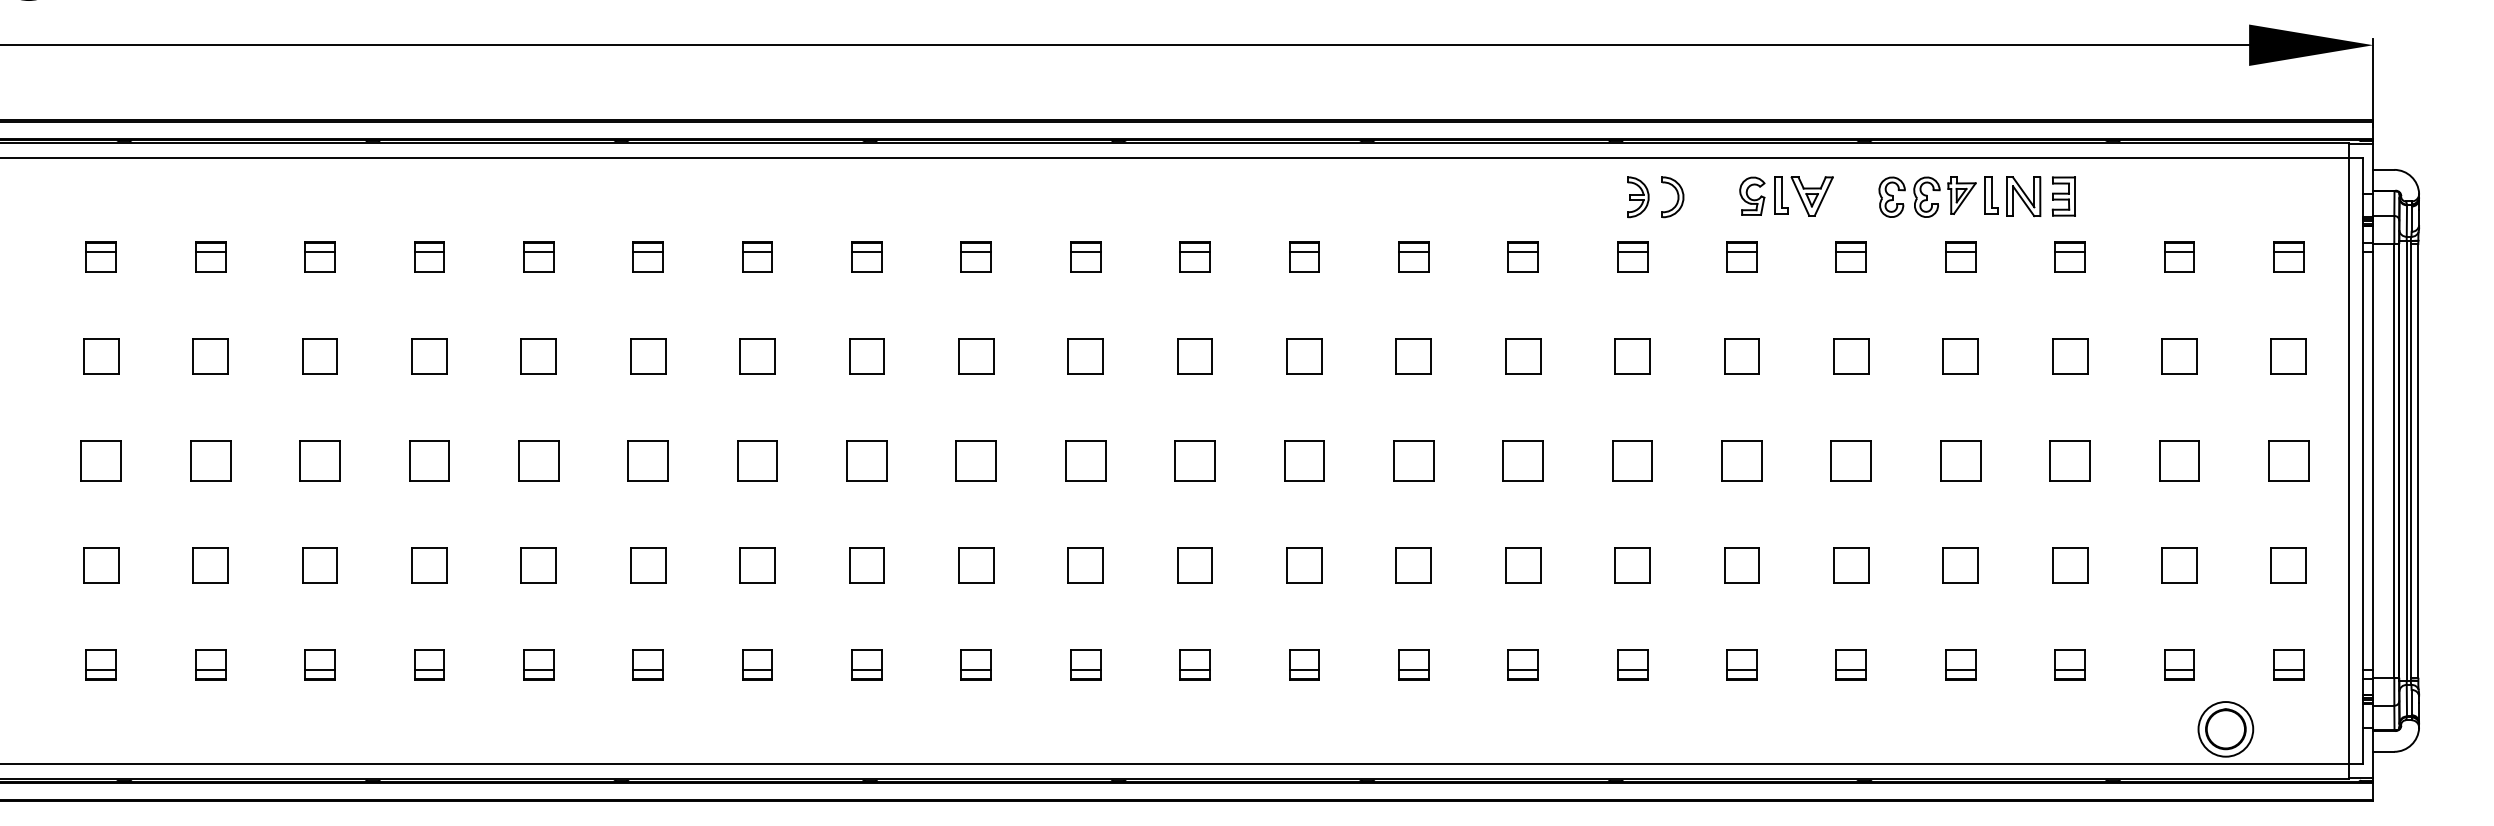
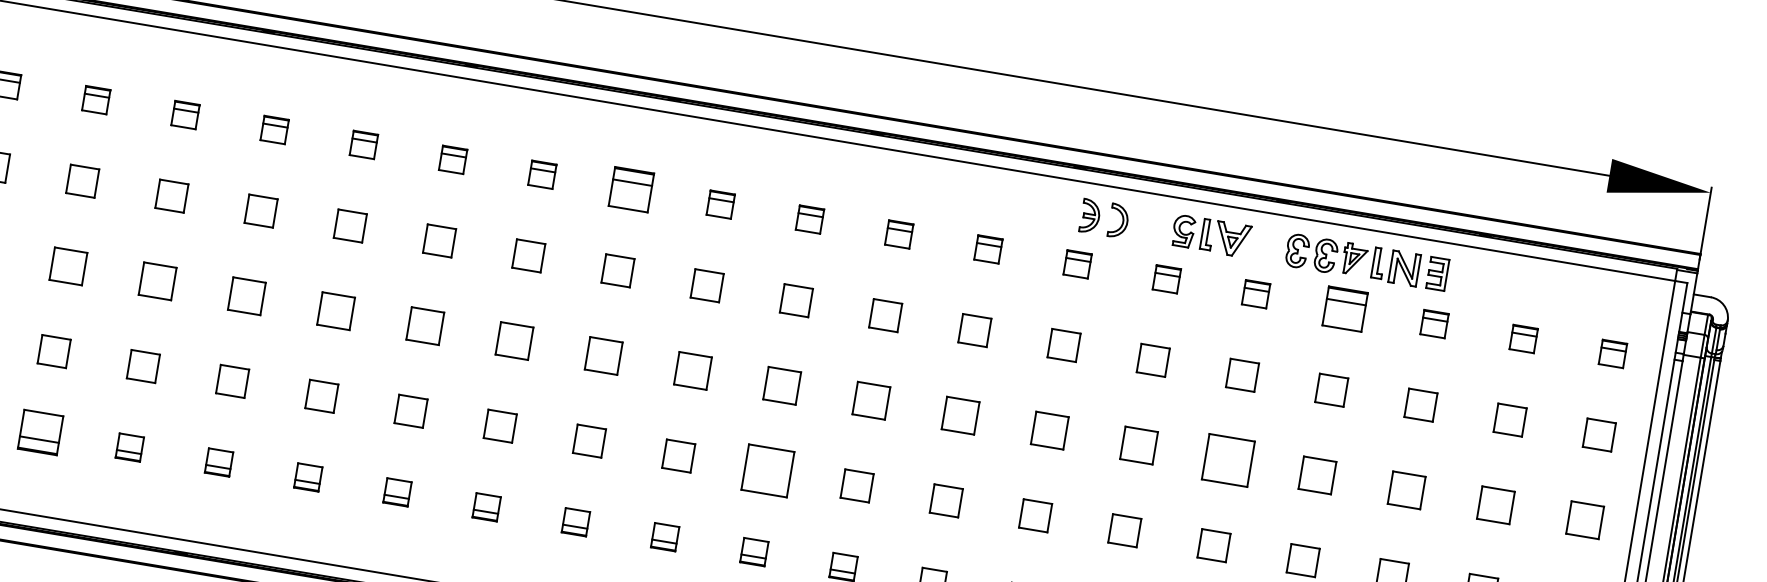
part: (1085, 256) -> (631, 189), size x1.6
part: (1960, 256) -> (1345, 308), size x1.6
part: (1850, 460) -> (1227, 460), size x1.4
part: (1304, 565) -> (767, 471), size x1.6
part: (429, 664) -> (40, 432), size x1.6

